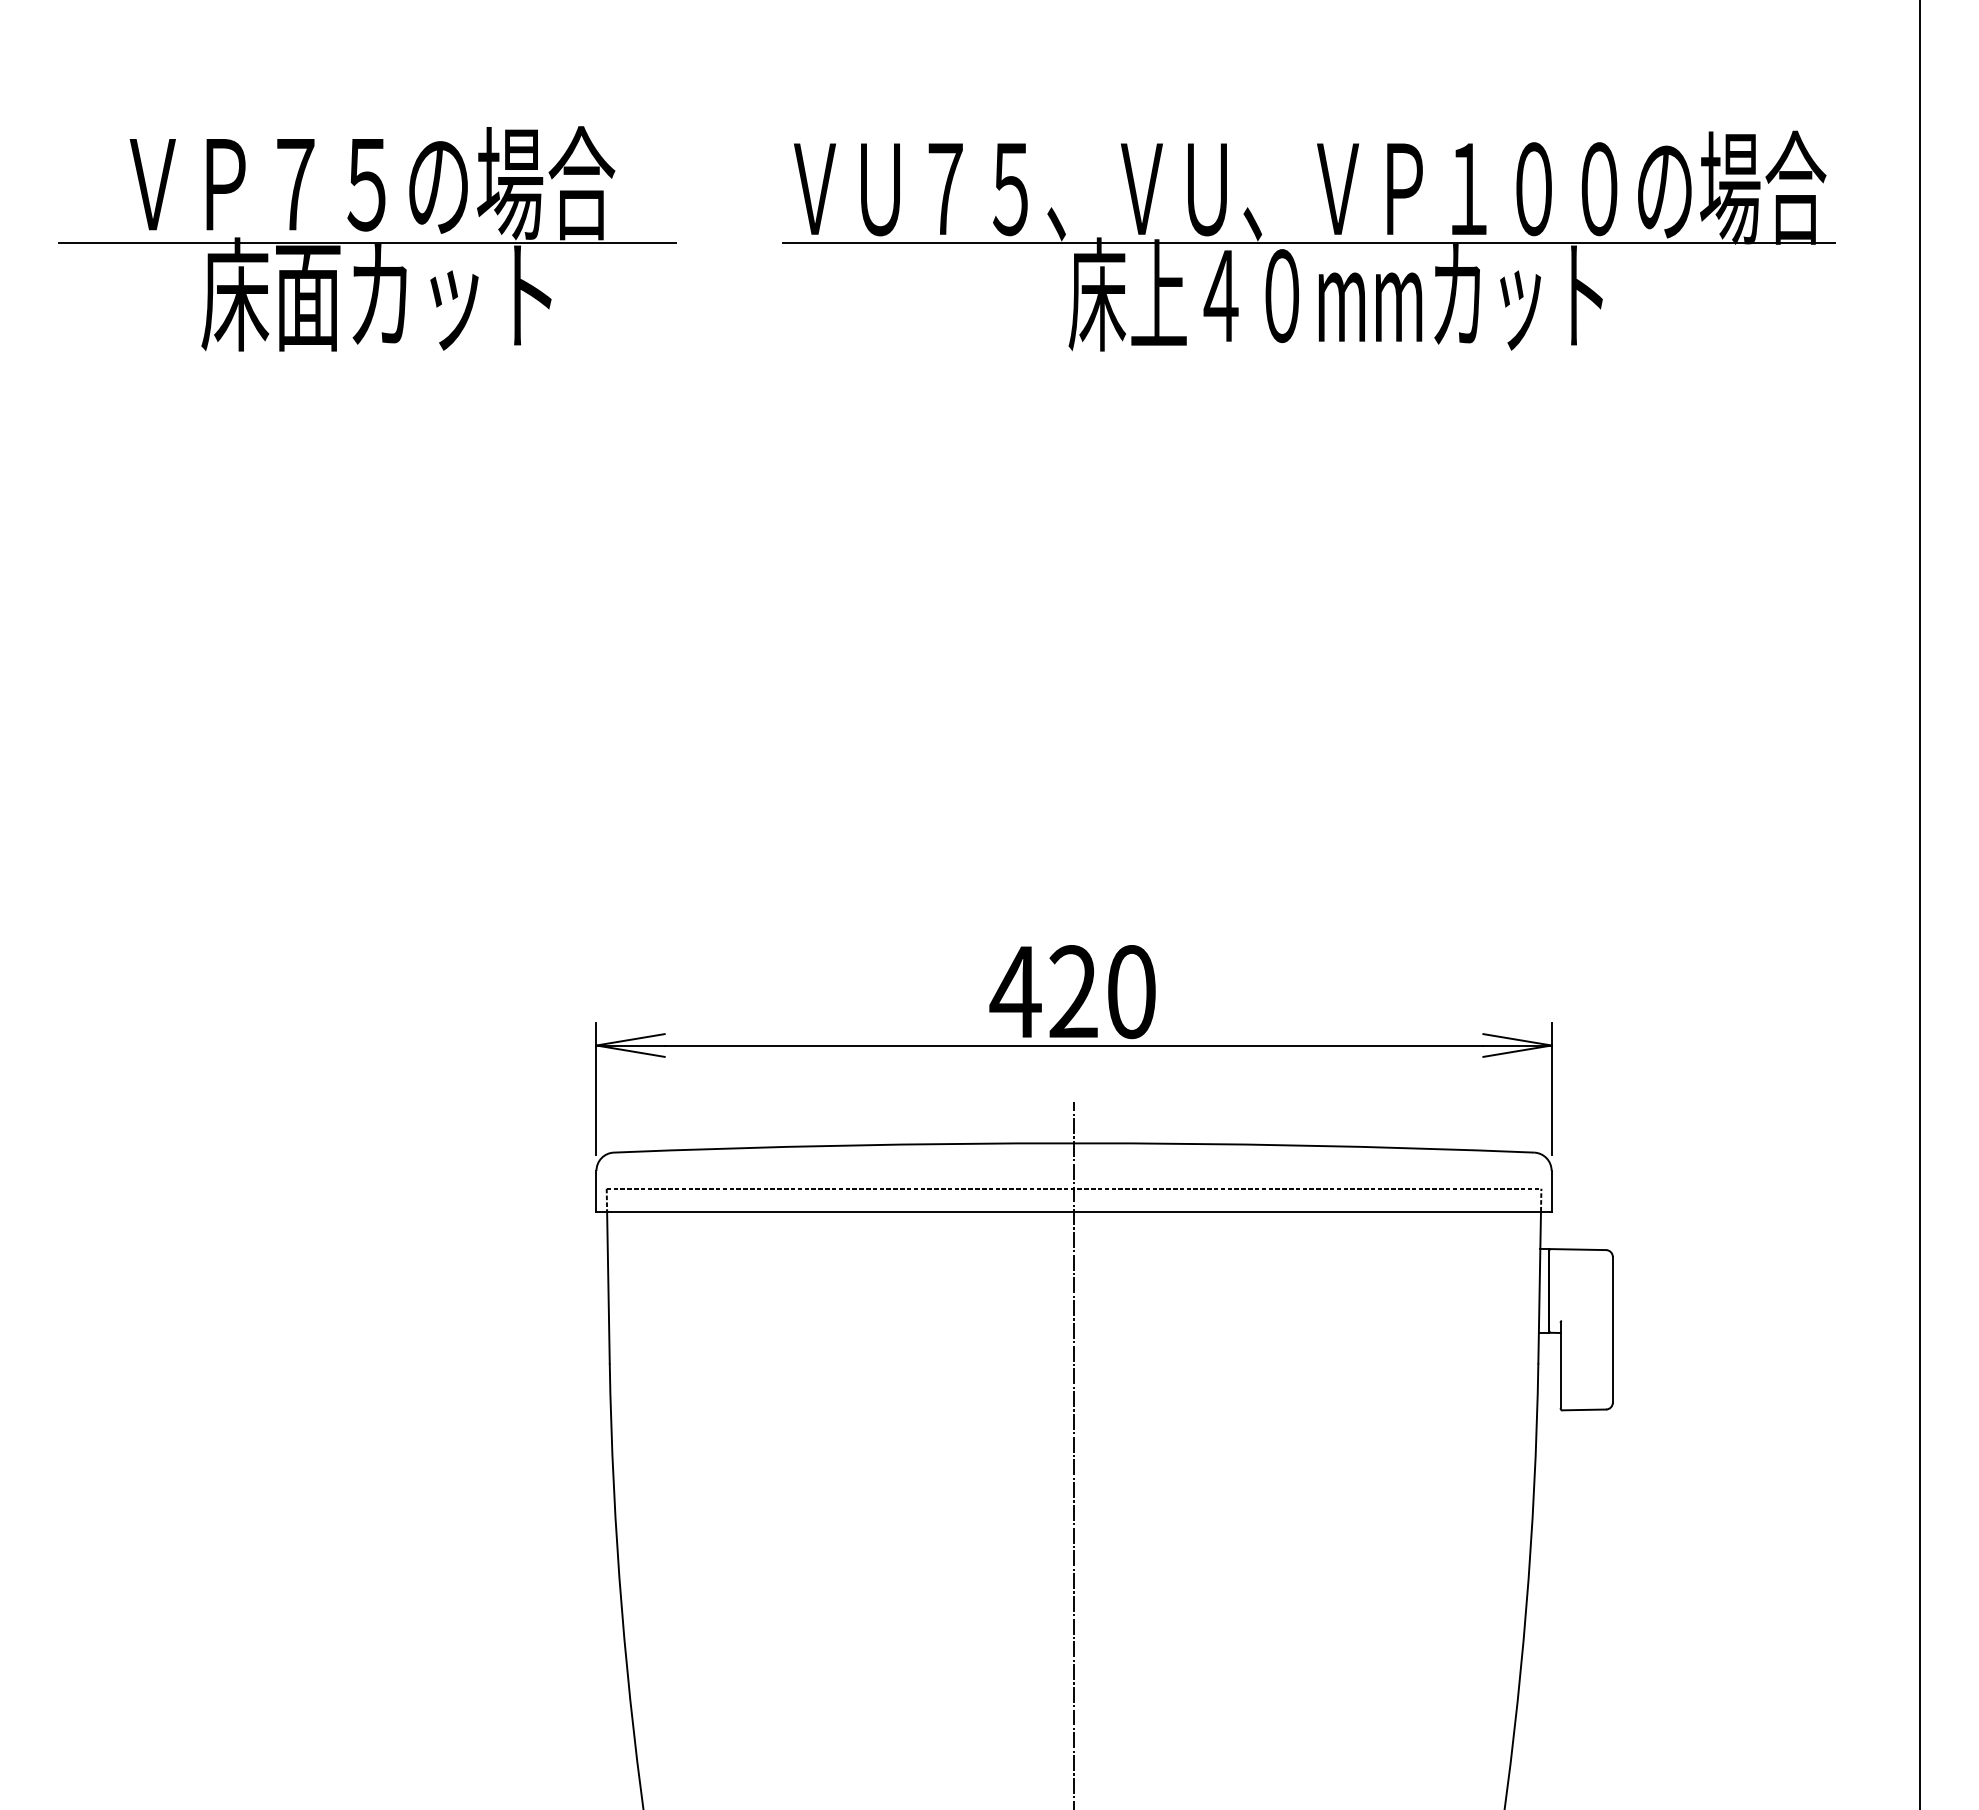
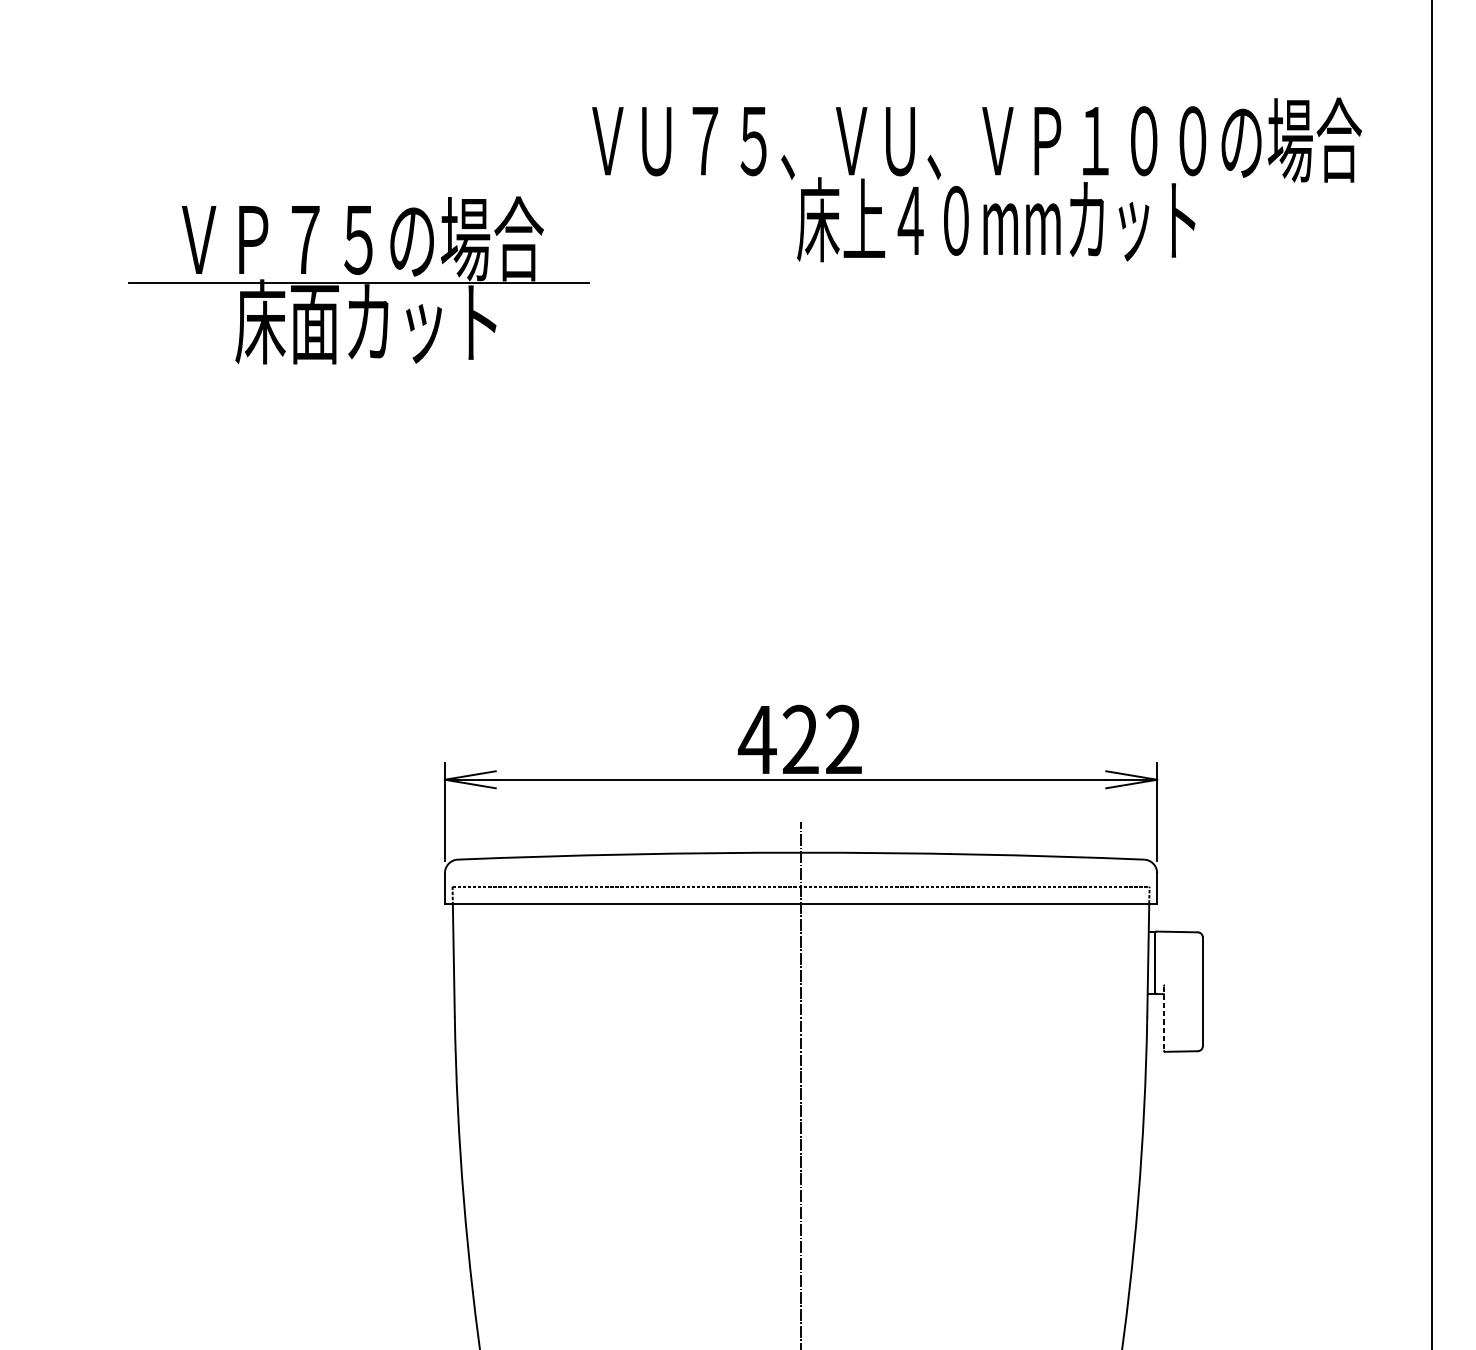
part: (367, 238) -> (359, 280), moved
line: (1308, 242) -> (975, 180), removed
text: (1131, 992) -> (843, 740), 420 -> 422
line: (1560, 1365) -> (1163, 1018), solid -> dashed

